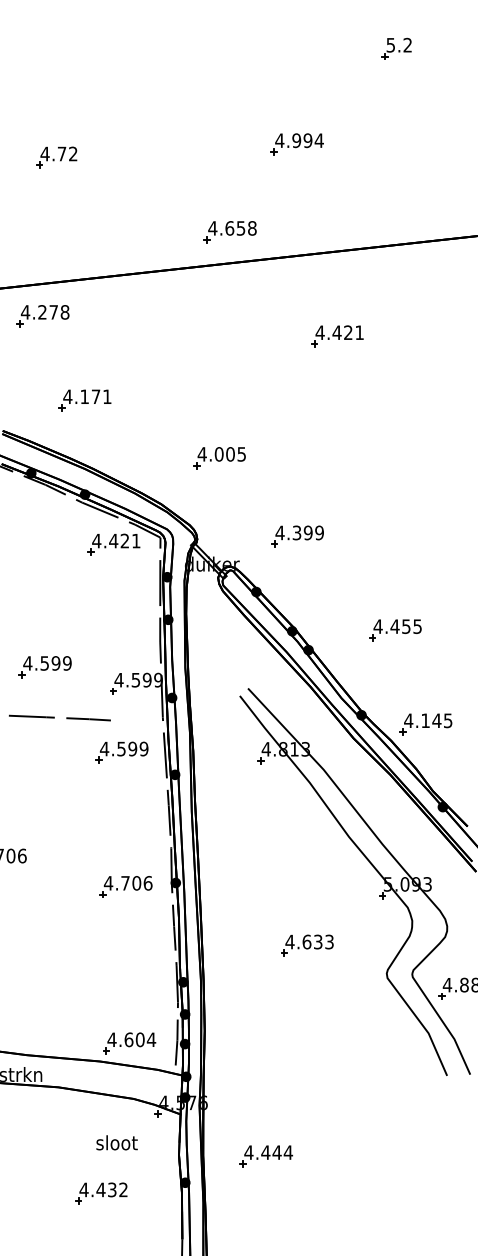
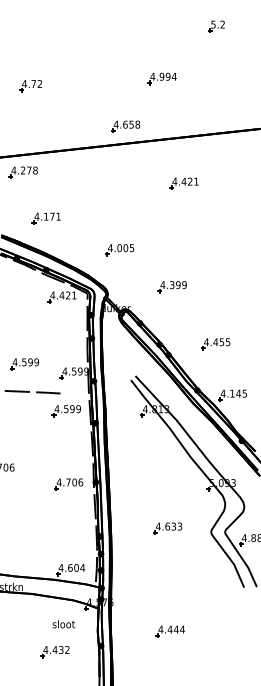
part: (295, 537) -> (171, 287), moved
part: (306, 945) -> (167, 528), moved
part: (264, 1156) -> (169, 631), moved

